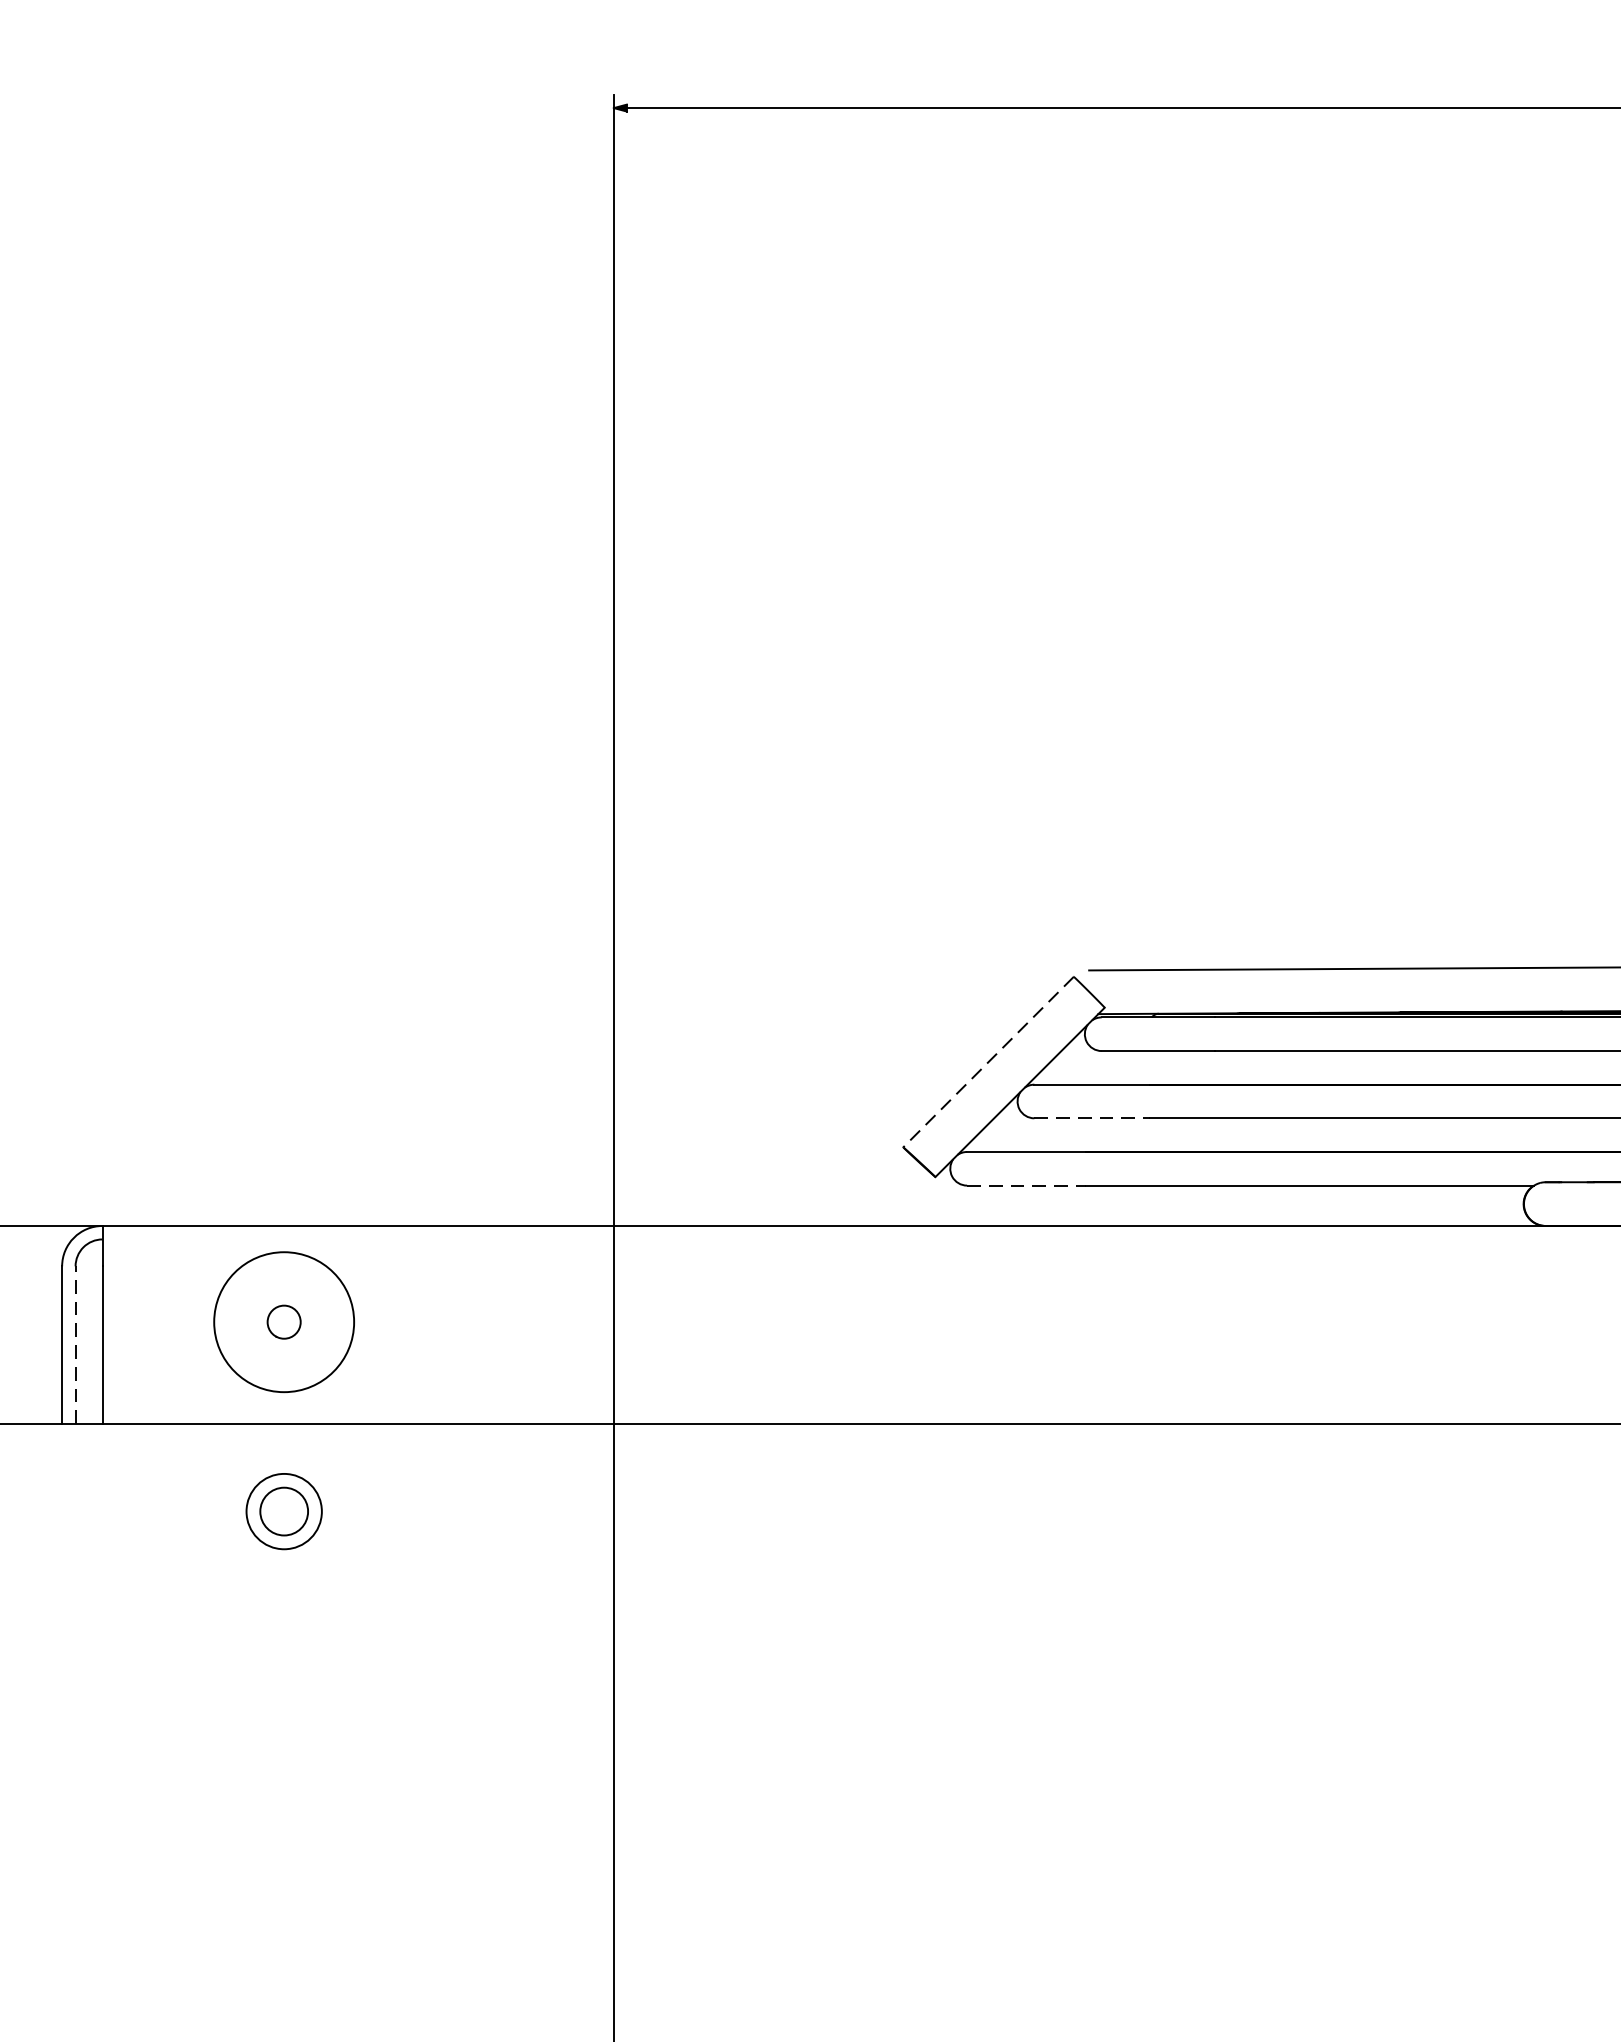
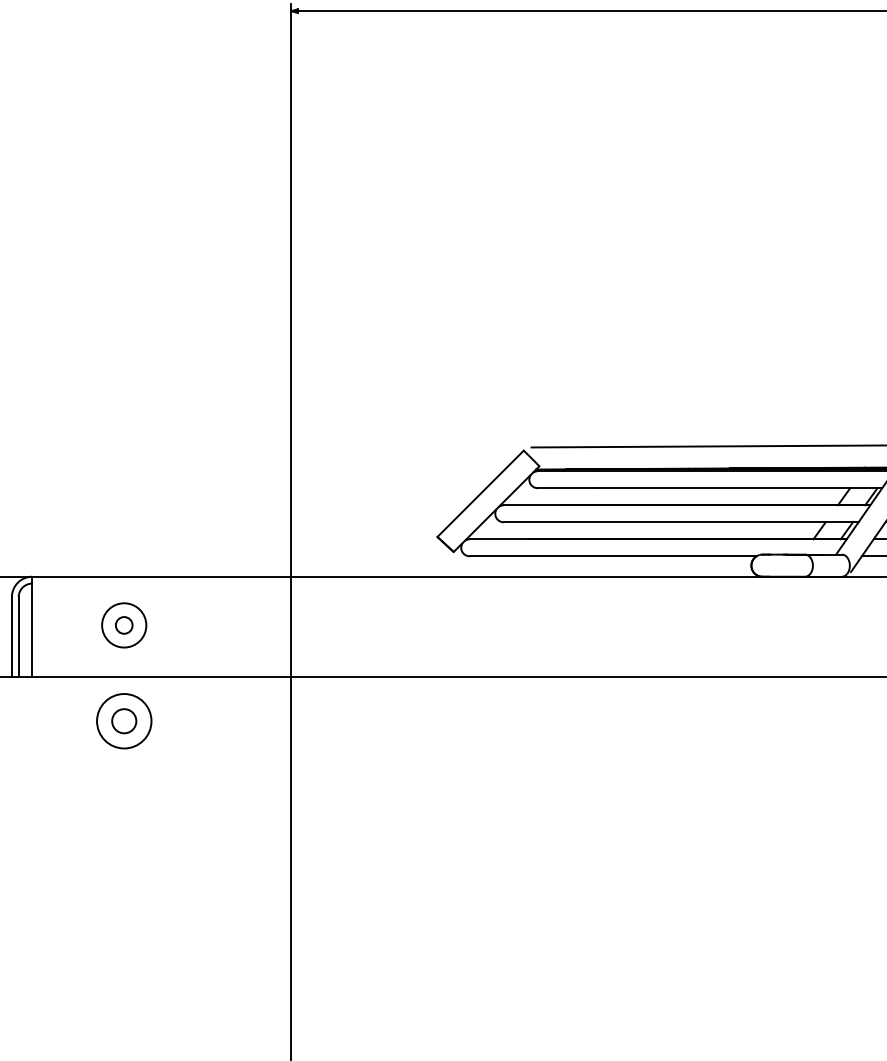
line: (988, 1061) -> (480, 493), dashed -> solid
line: (1093, 1118) -> (533, 522), dashed -> solid
line: (1027, 1185) -> (500, 556), dashed -> solid
circle: (284, 1322) -> (124, 625), size x0.62
line: (75, 1346) -> (18, 637), dashed -> solid
circle: (284, 1512) -> (124, 721), size x1.43

